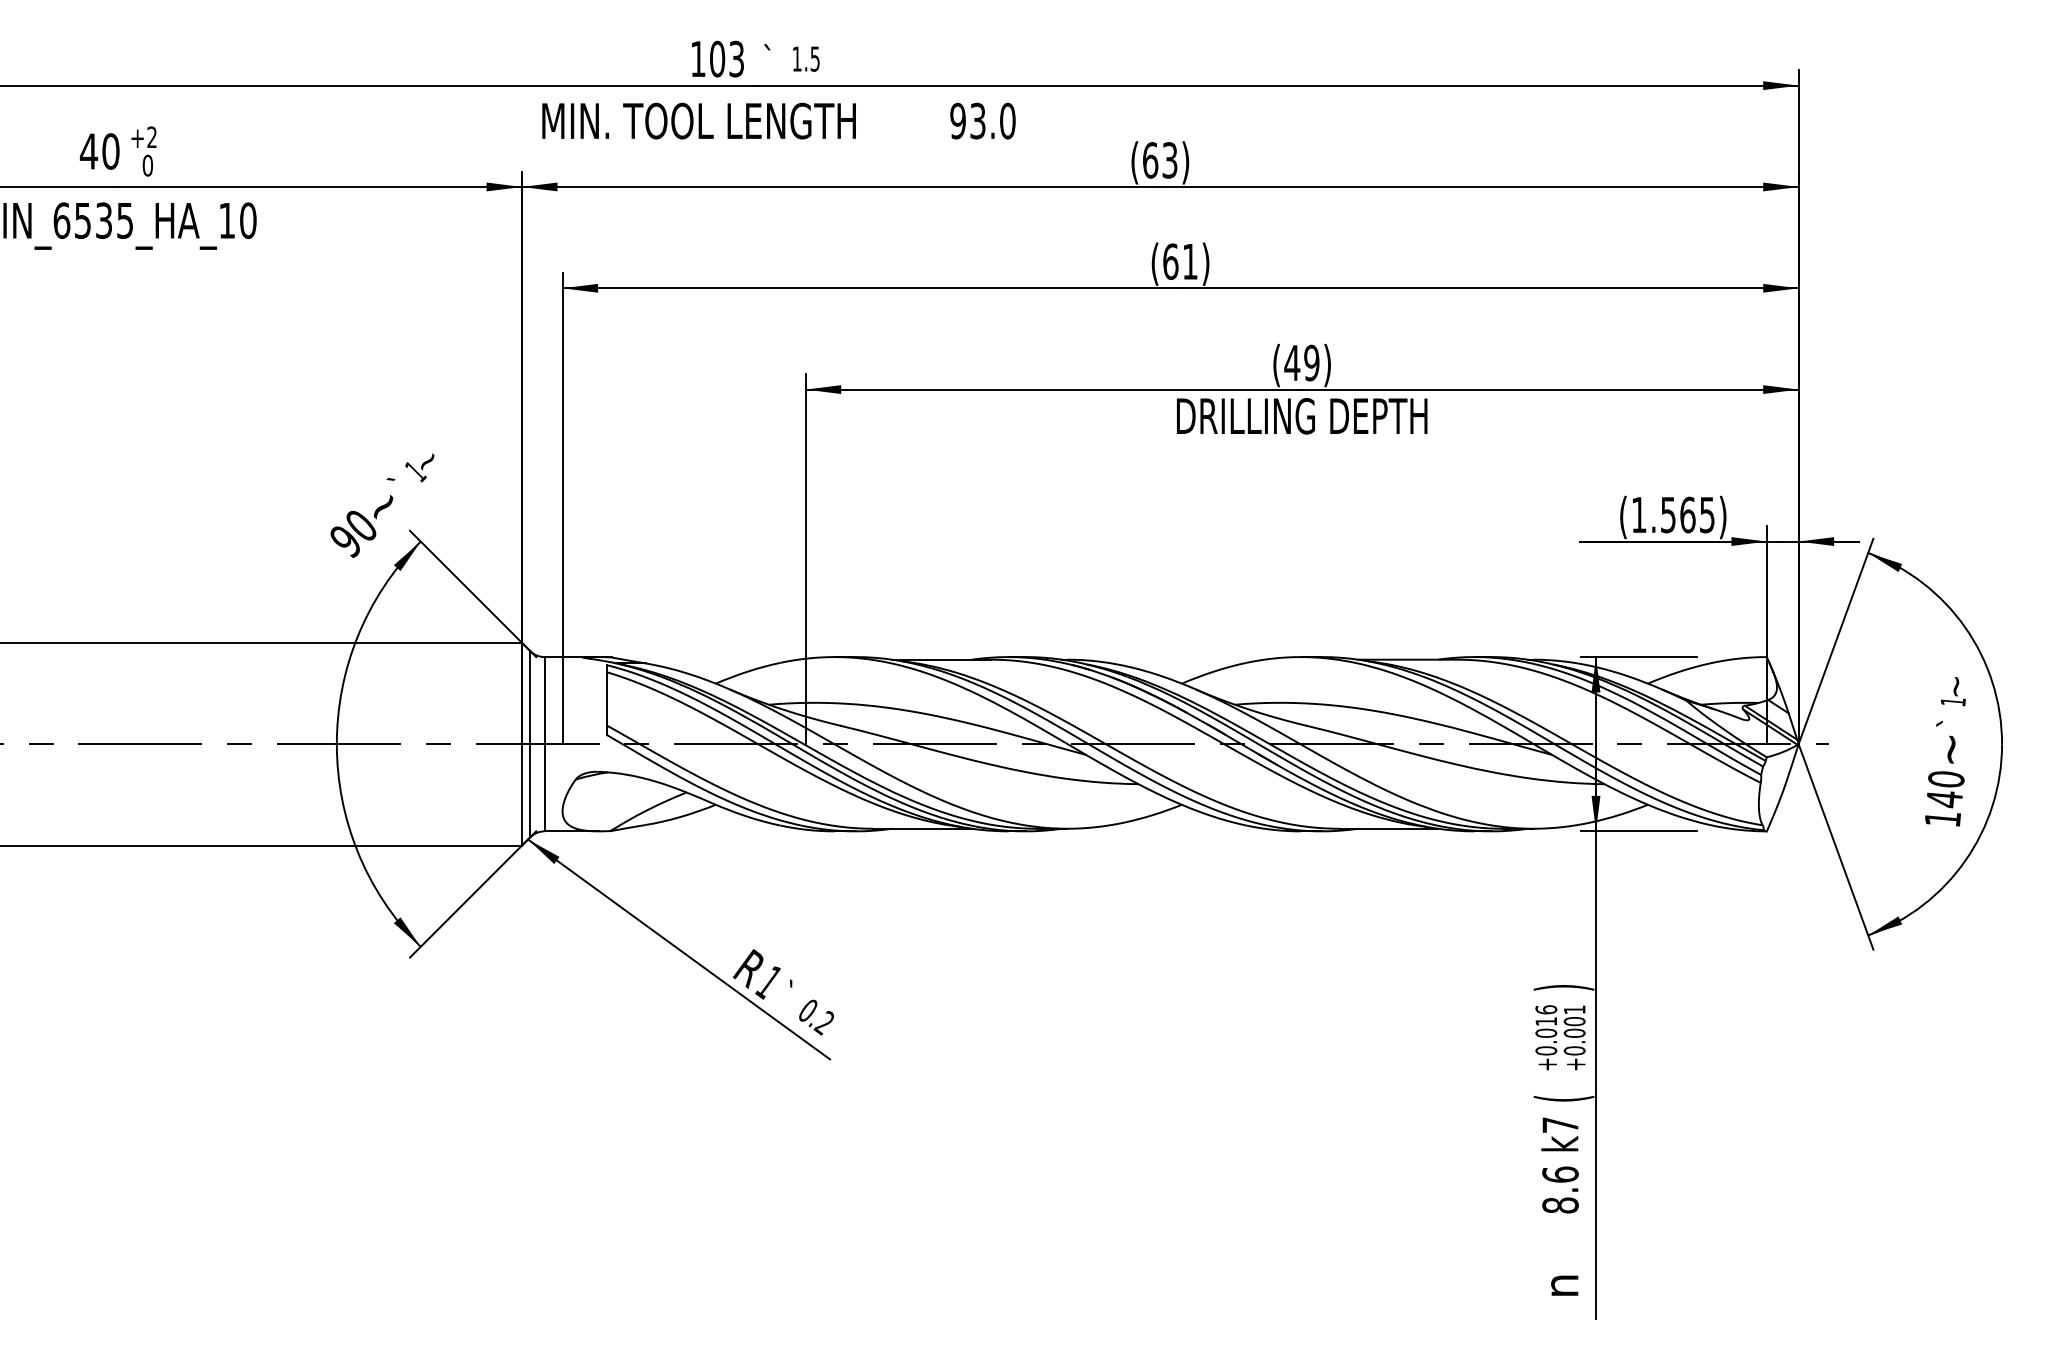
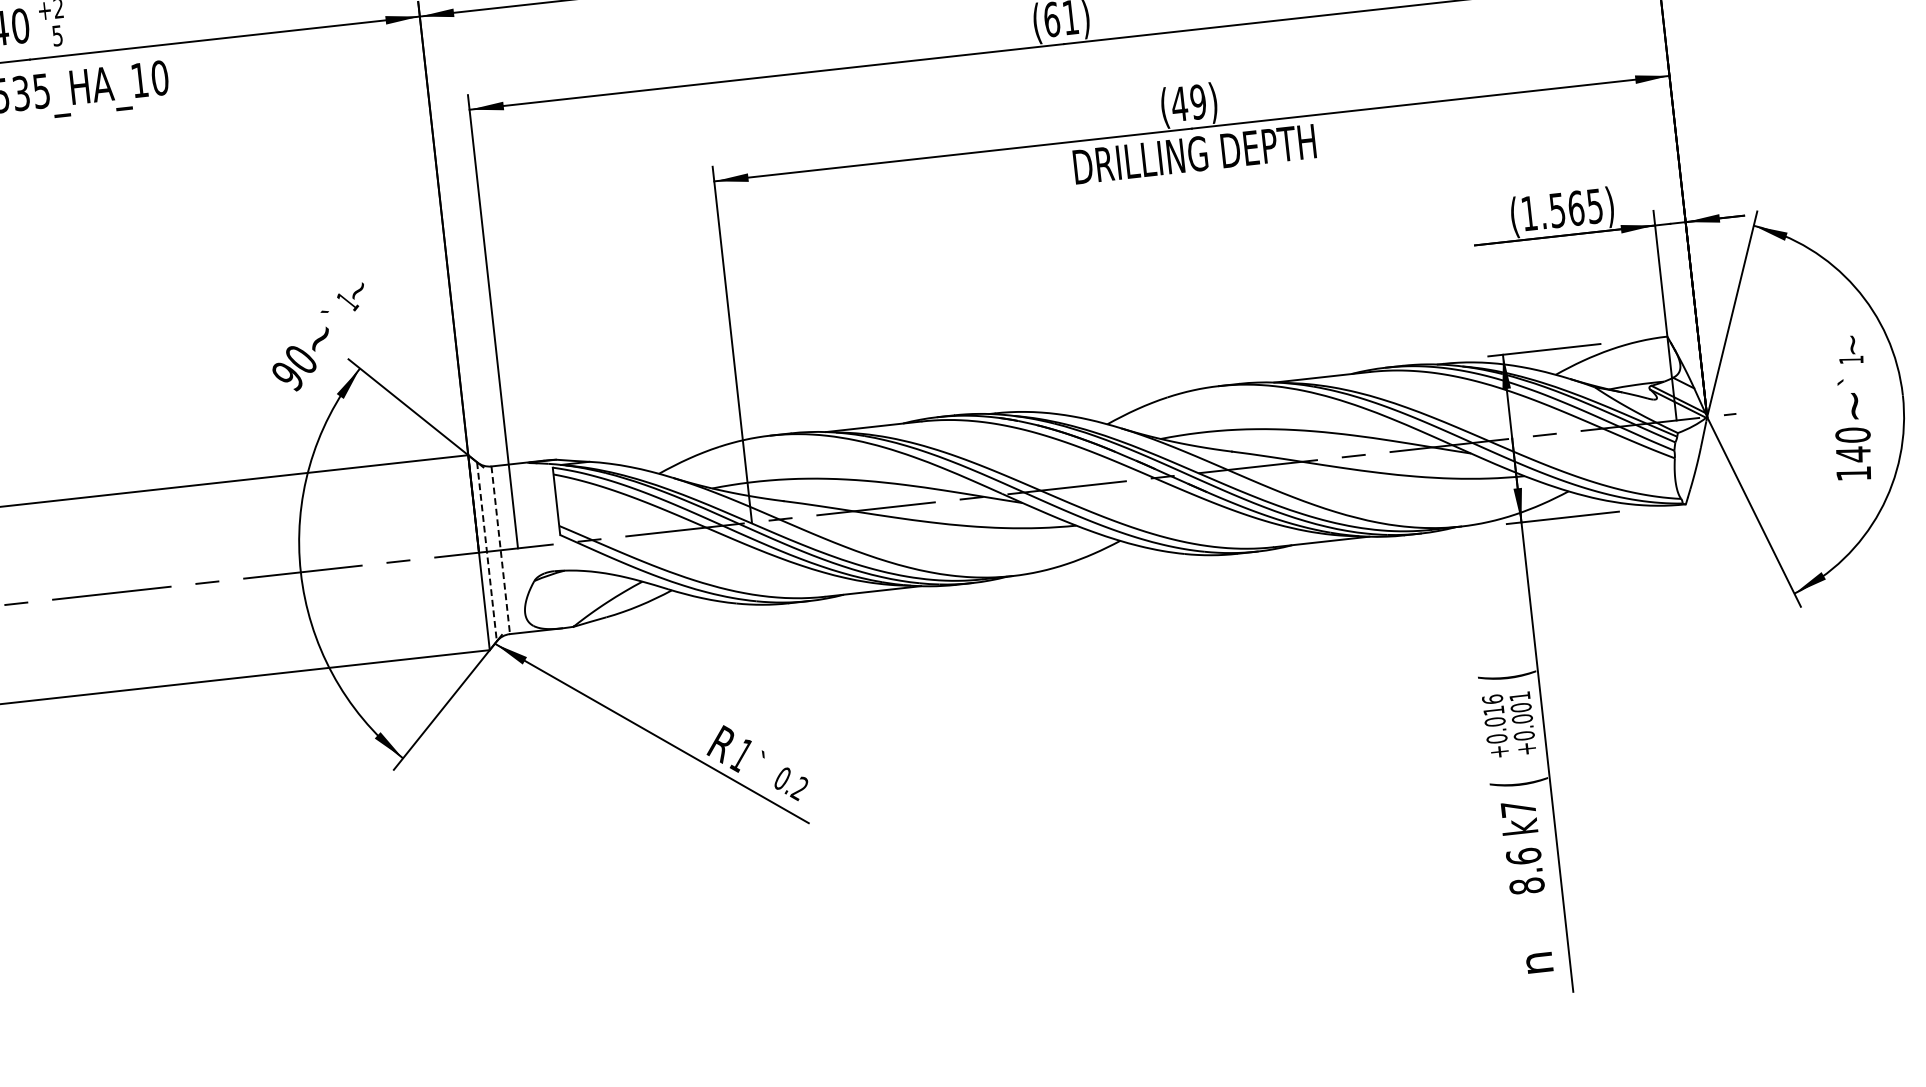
text: (147, 165) -> (57, 35), 0 -> 5
line: (530, 744) -> (487, 552), solid -> dashed
line: (544, 744) -> (500, 550), solid -> dashed
text: (1563, 987) -> (1506, 676), ) -> (

